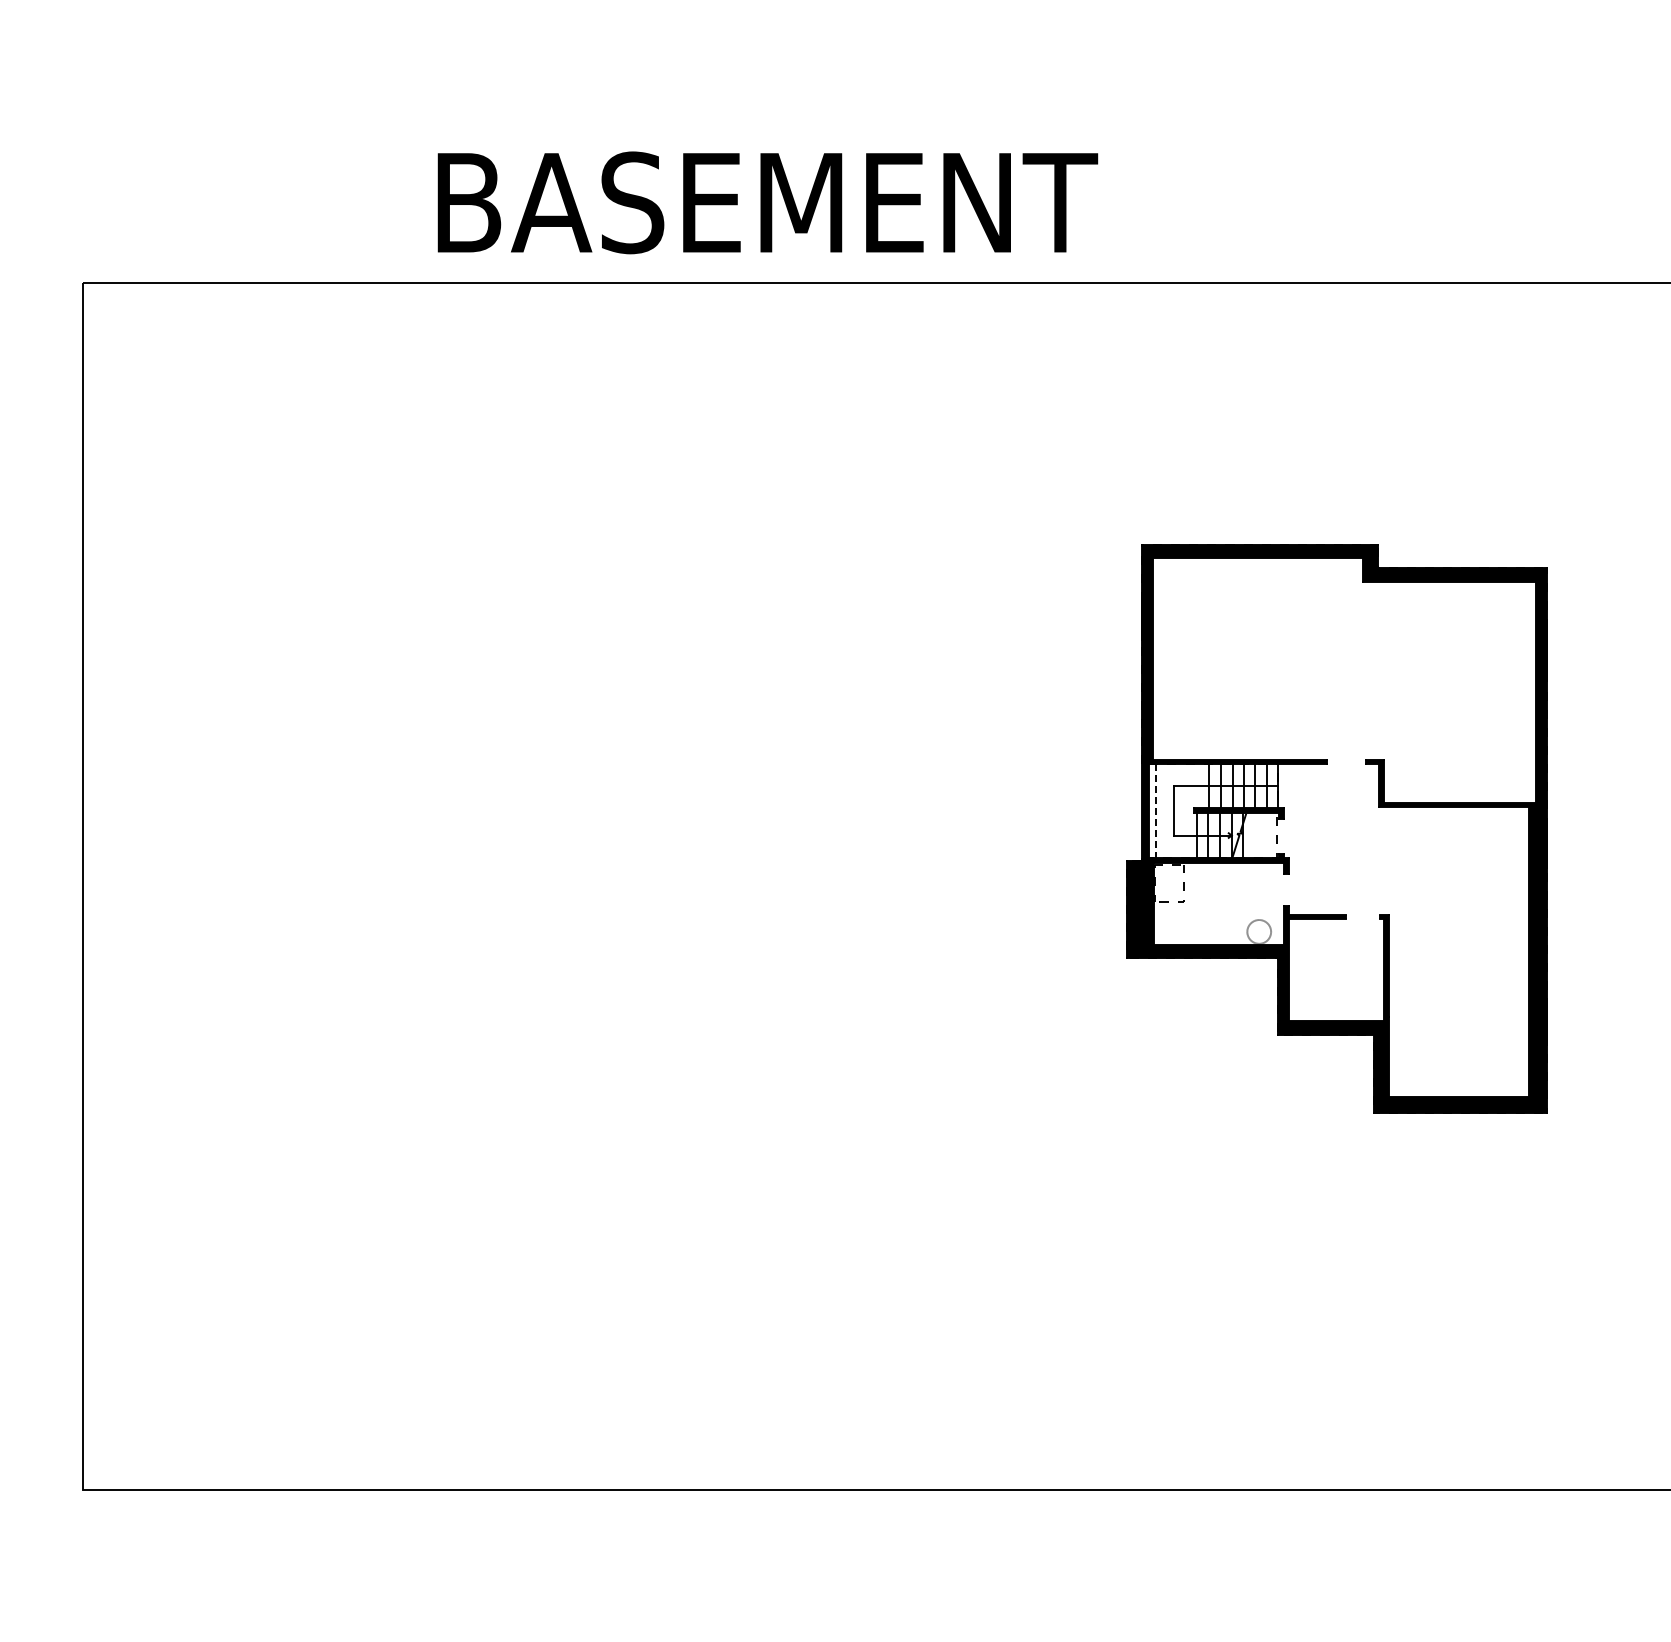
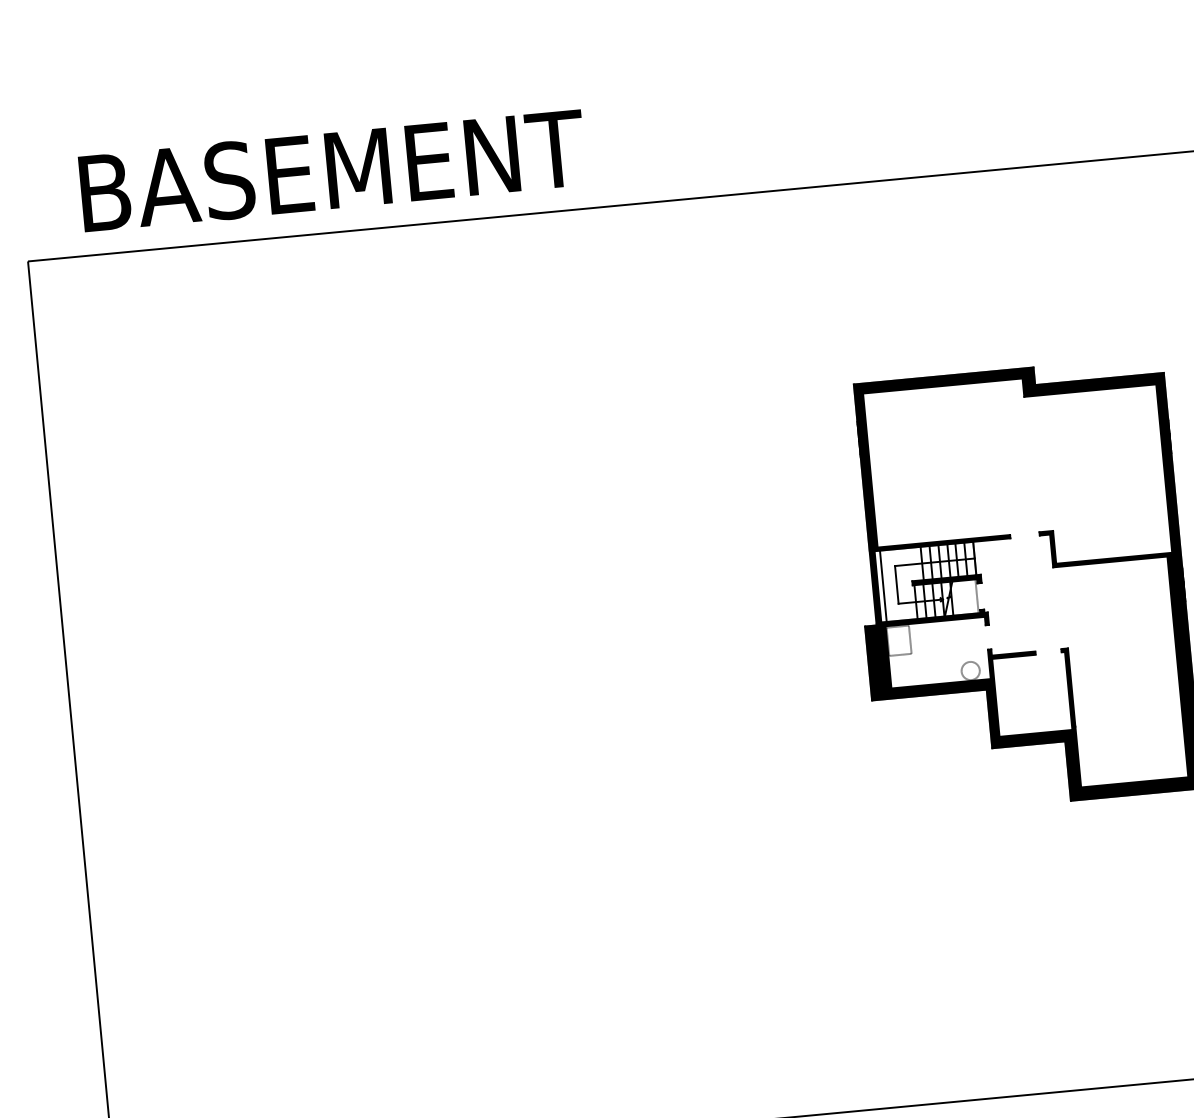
text: (767, 202) -> (332, 170), moved
line: (1155, 811) -> (883, 586), dashed -> solid

